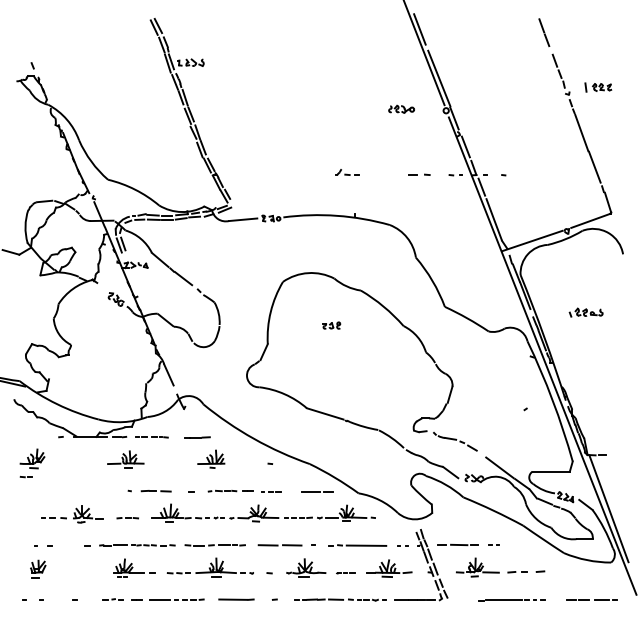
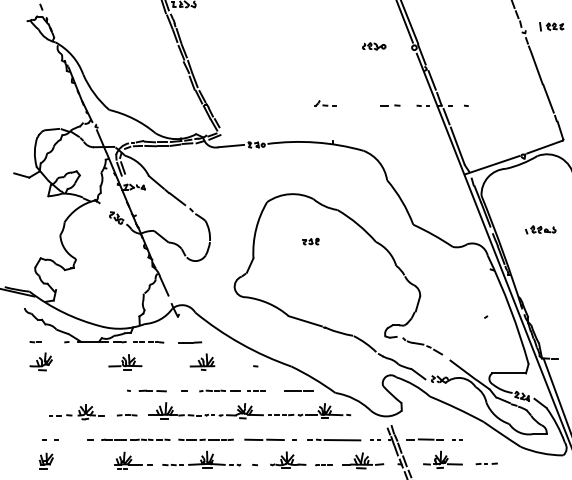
line: (25, 477) -> (34, 342), moved
part: (526, 571) -> (486, 463), size x0.62

